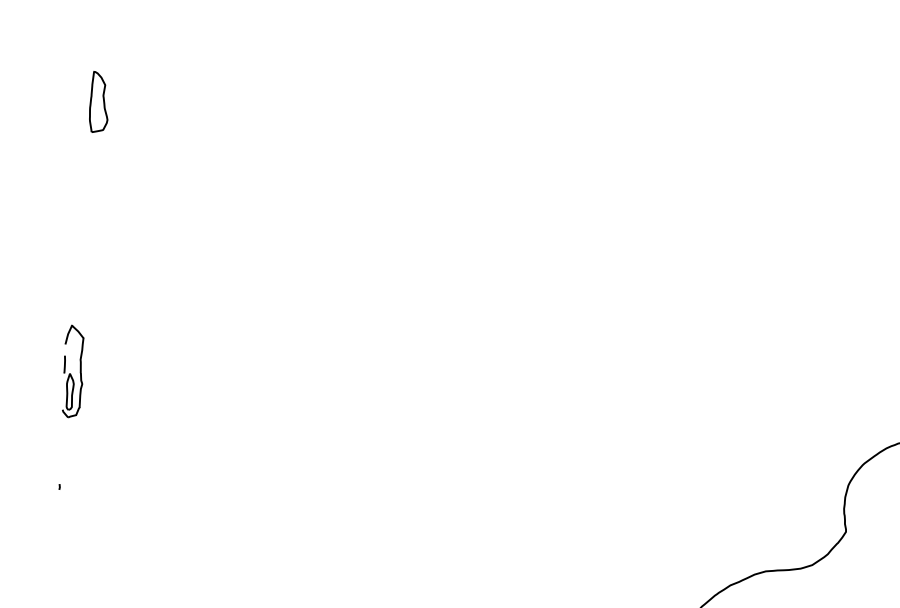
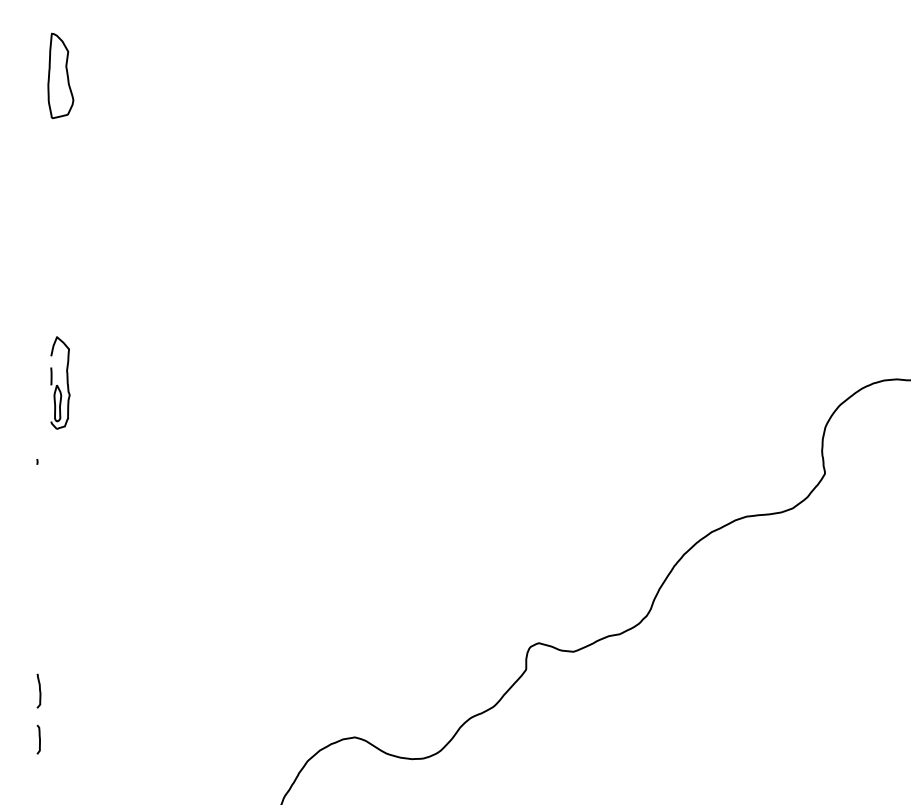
part: (98, 101) -> (60, 75), size x1.4
part: (73, 371) -> (60, 382), moved

